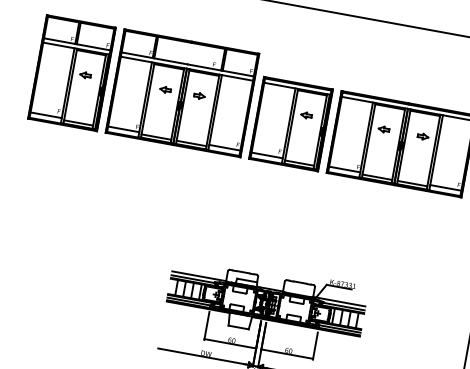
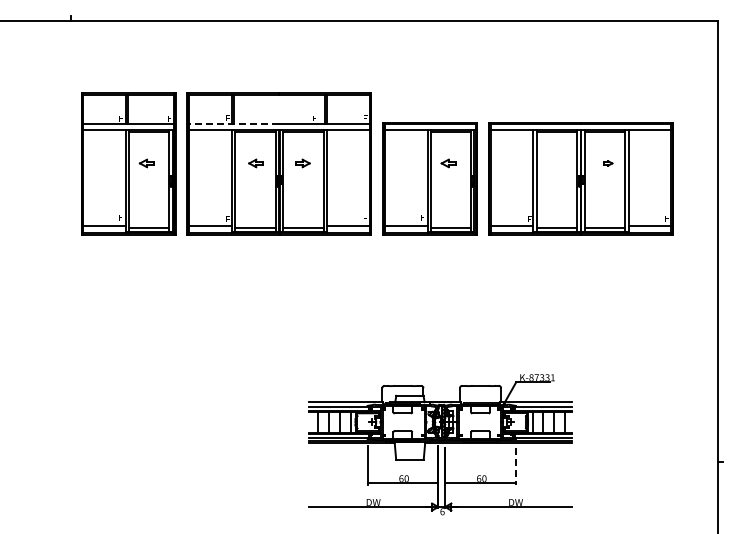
line: (154, 58) -> (233, 124), solid -> dashed
part: (383, 129) -> (554, 163), removed
part: (423, 136) -> (608, 163), size x0.6
line: (315, 346) -> (515, 466), solid -> dashed

